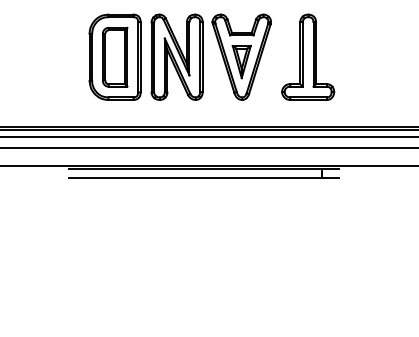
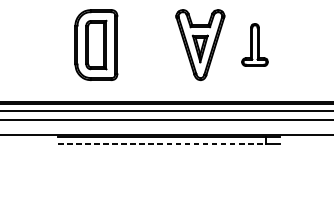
part: (176, 56) -> (146, 44), removed
part: (308, 56) -> (255, 44), size x0.6
line: (195, 177) -> (162, 143), solid -> dashed

